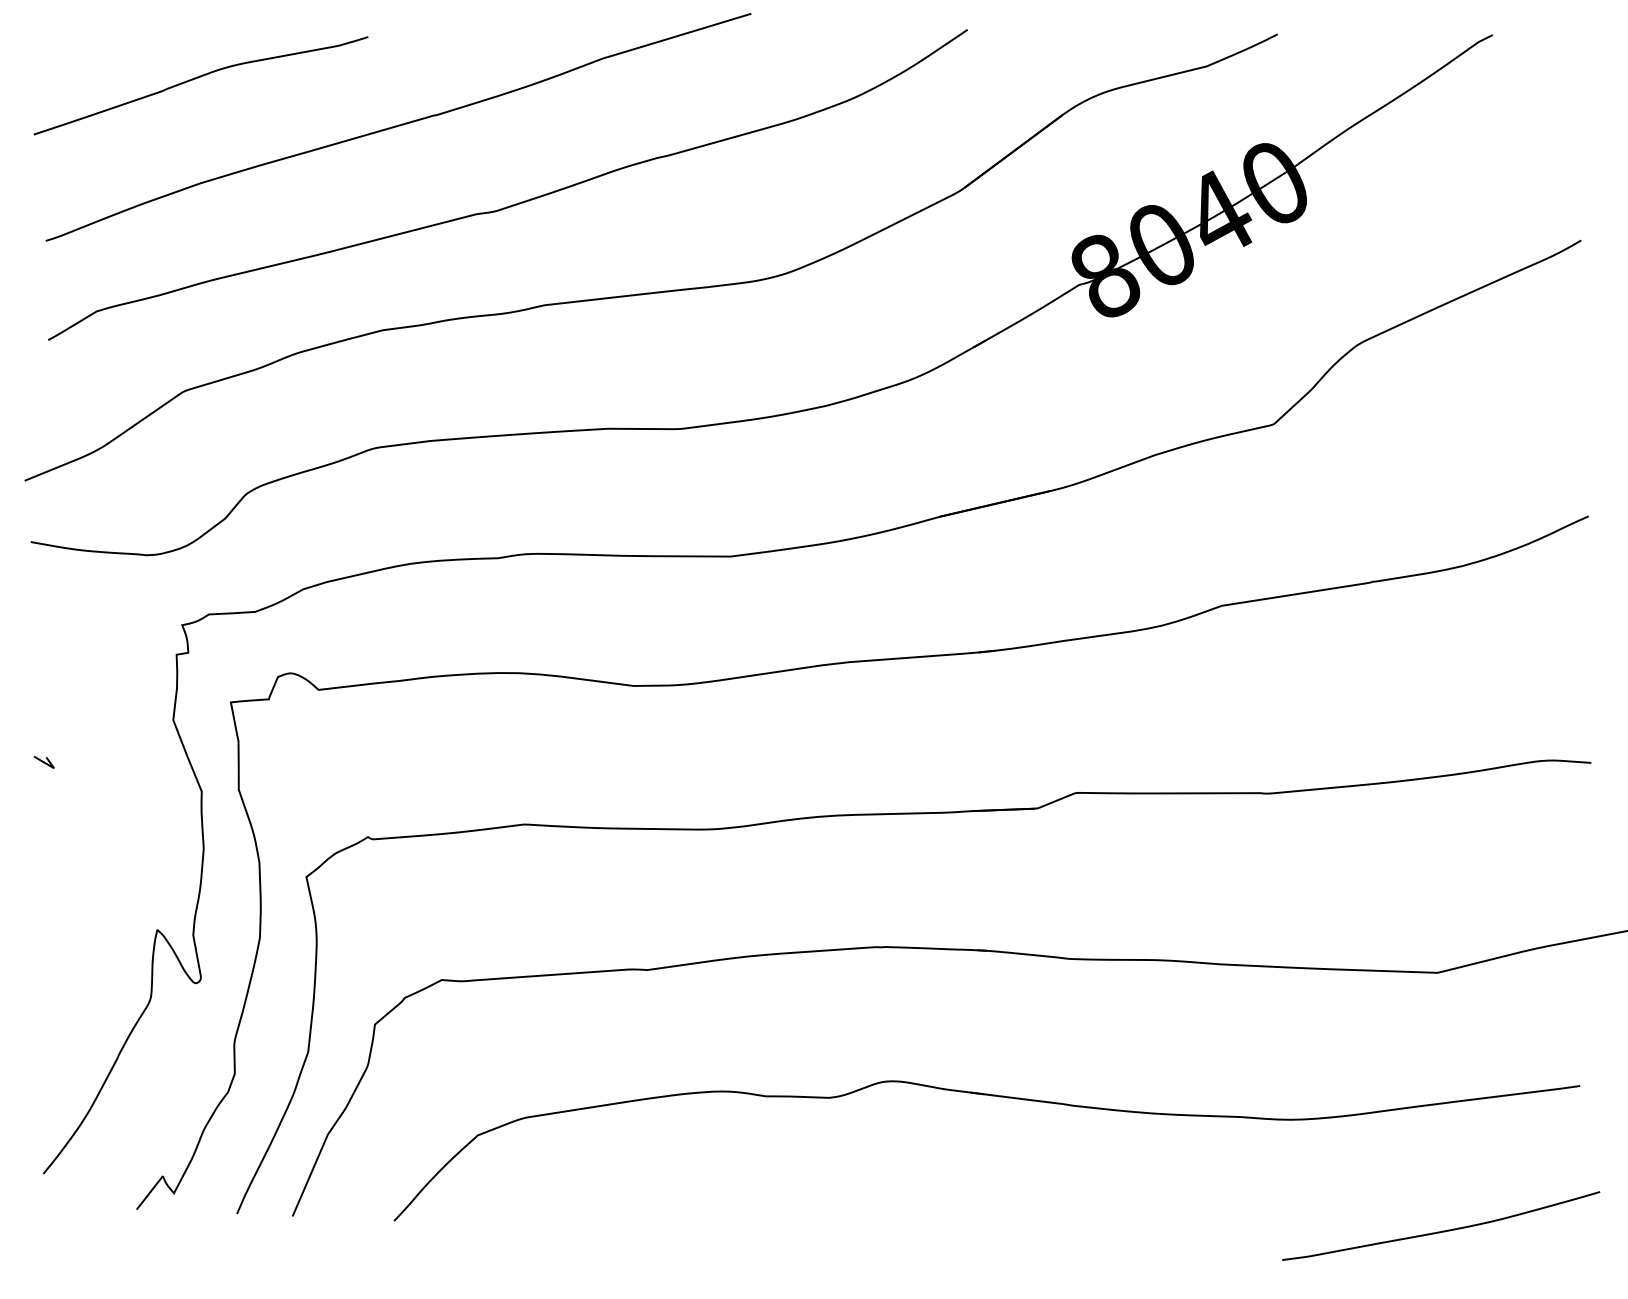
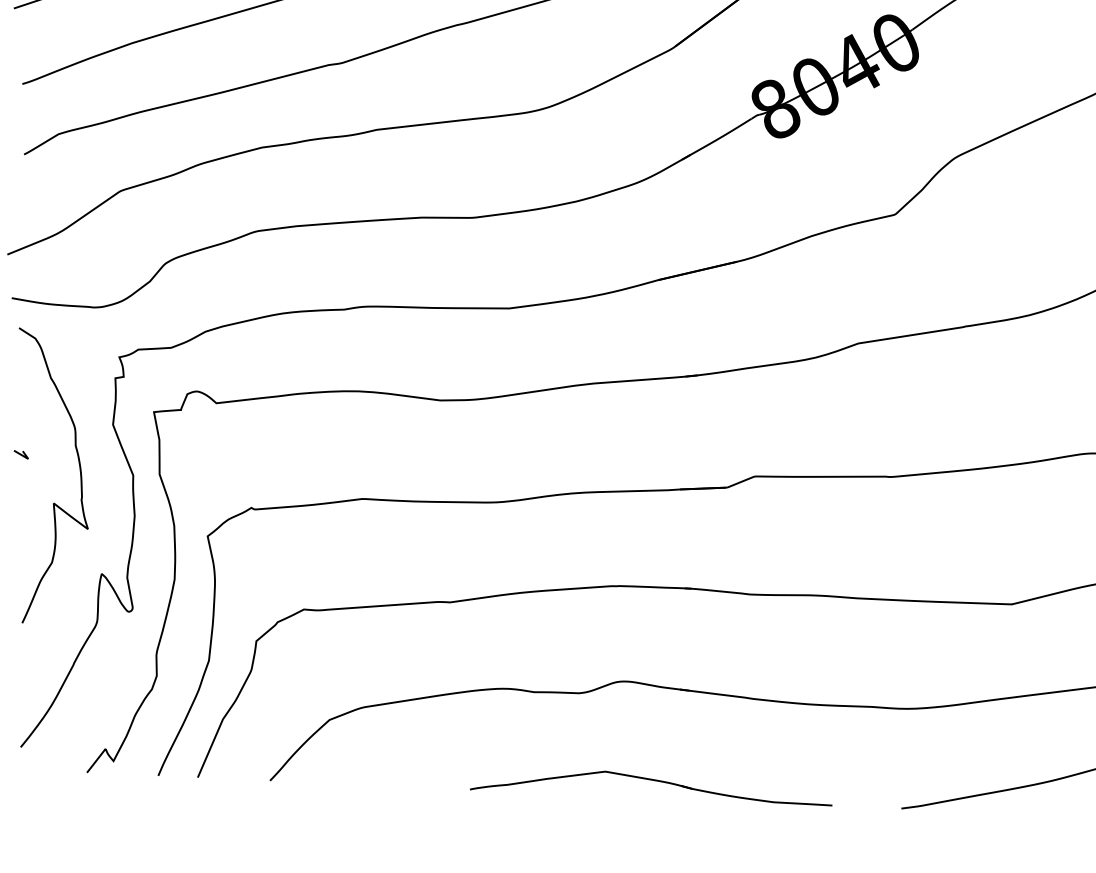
curve: (126, 784) -> (79, 470), added
part: (930, 1220) -> (651, 780), added

